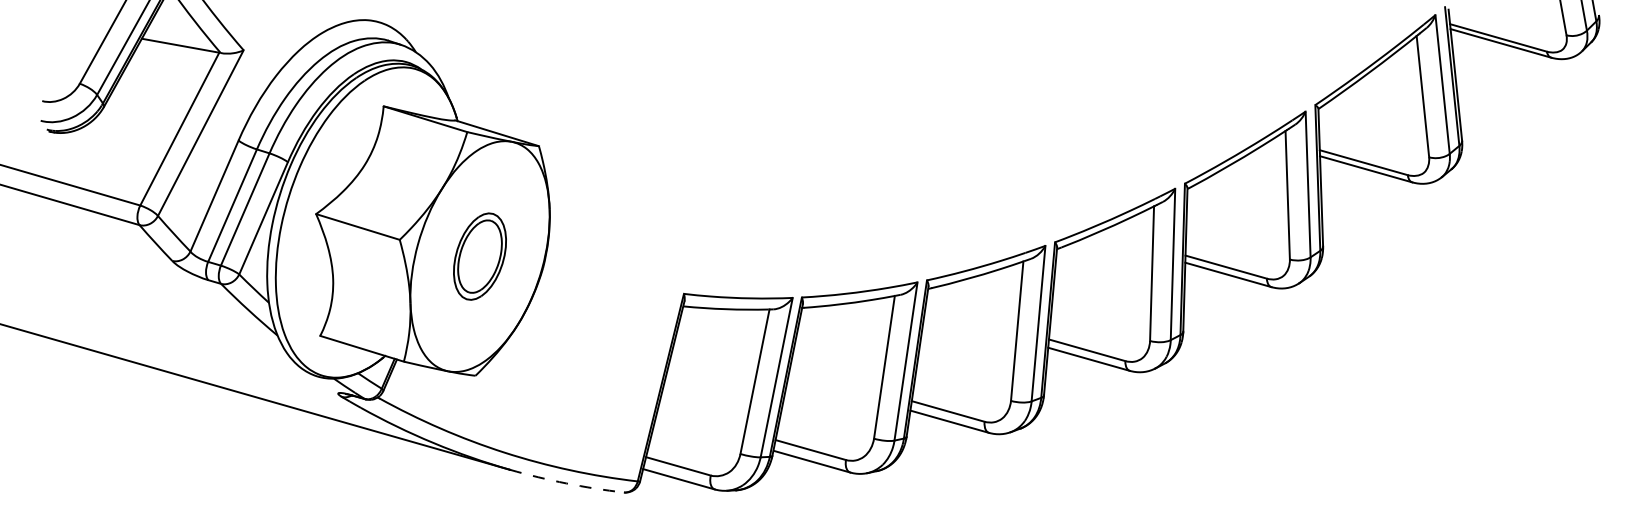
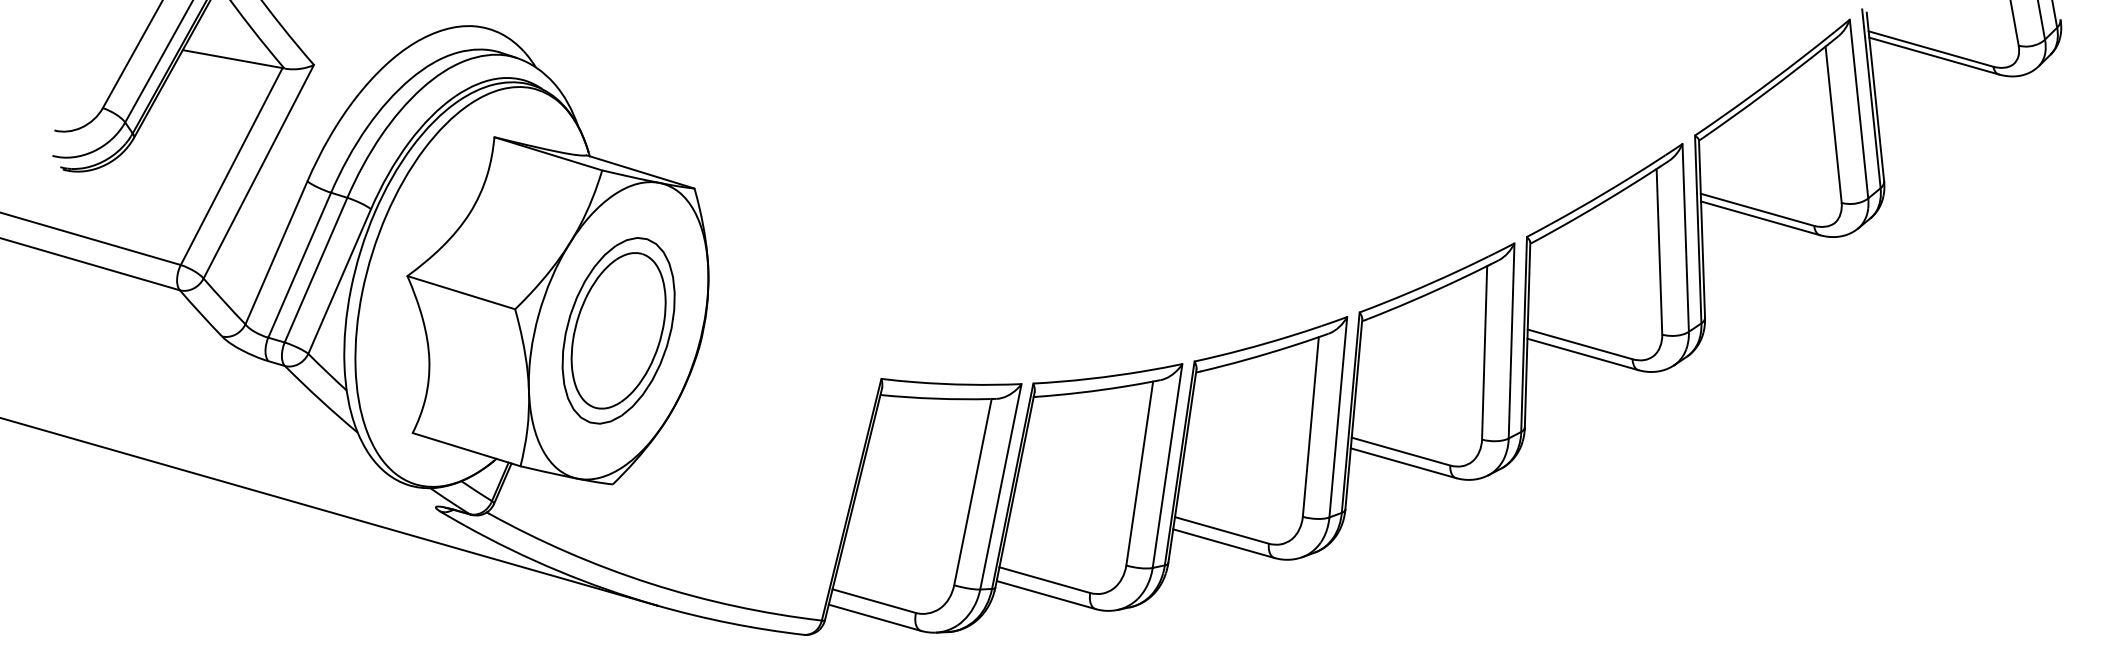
part: (479, 256) -> (618, 330), size x1.67
arc: (566, 483) -> (730, 623), dashed -> solid

